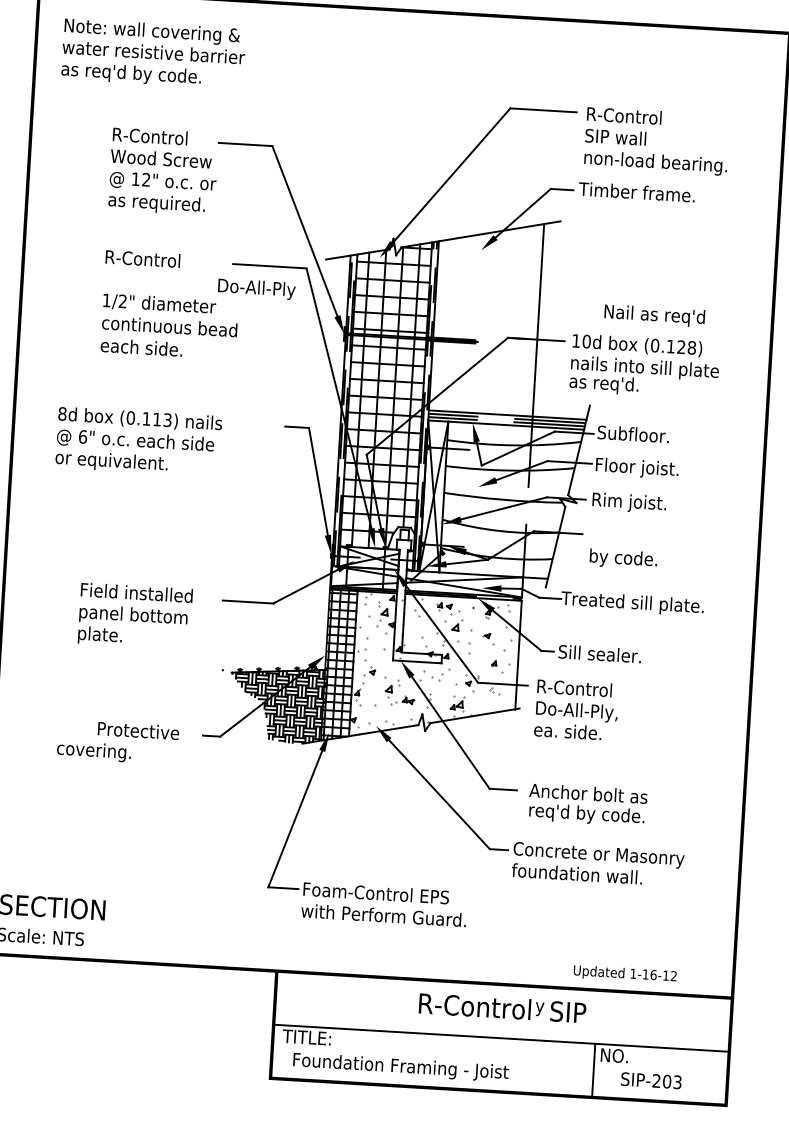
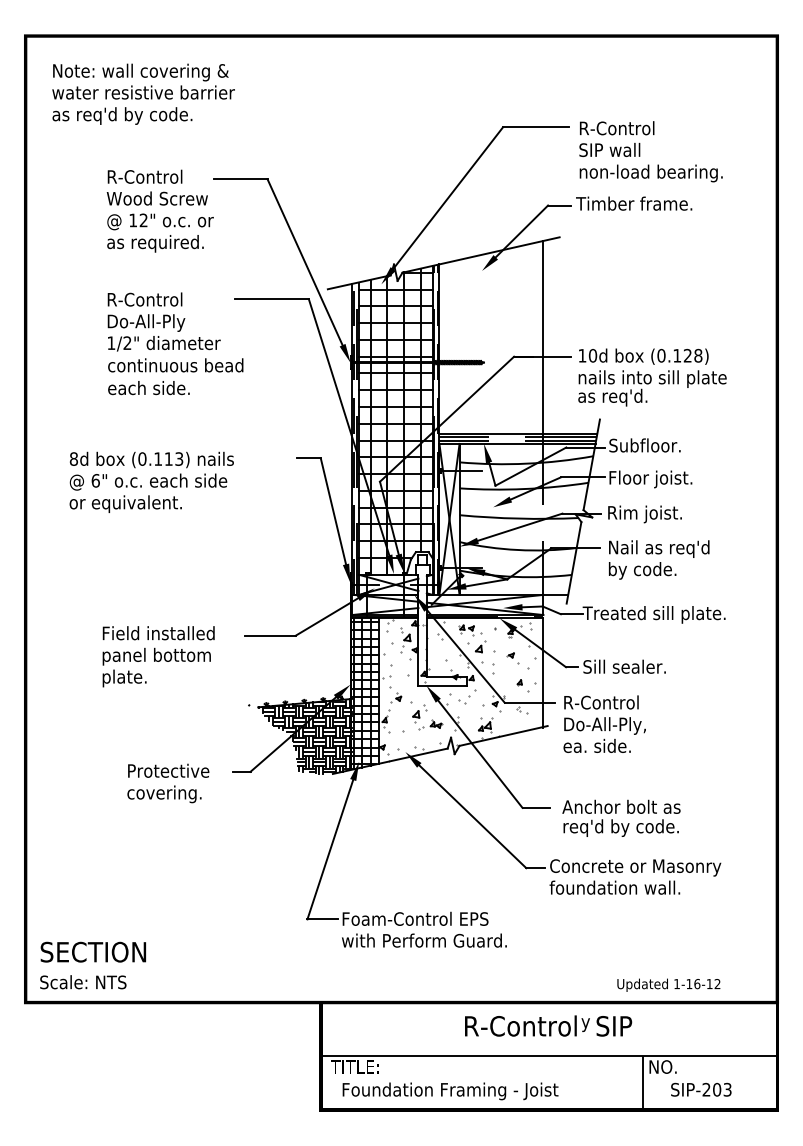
text: (256, 288) -> (146, 322), moved
text: (654, 315) -> (659, 548), moved
text: (94, 751) -> (164, 794), moved

